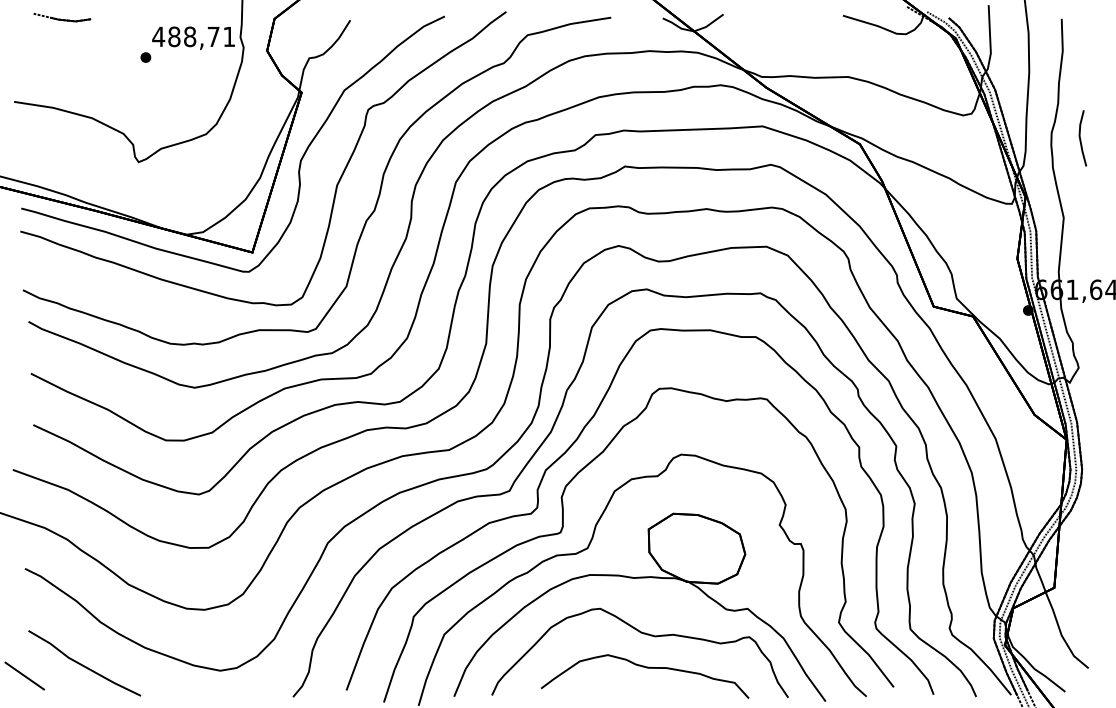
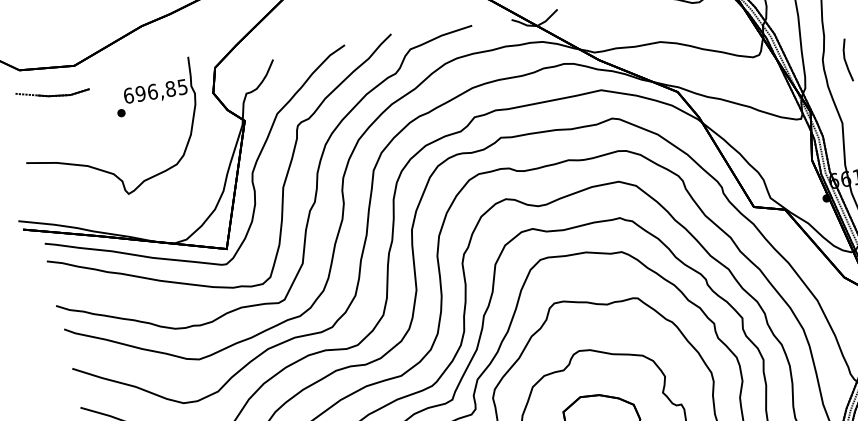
part: (62, 17) -> (52, 92), size x1.67
text: (193, 36) -> (155, 91), 488,71 -> 696,85

